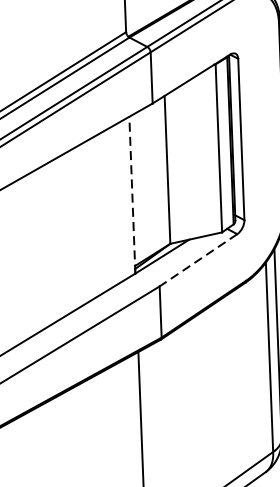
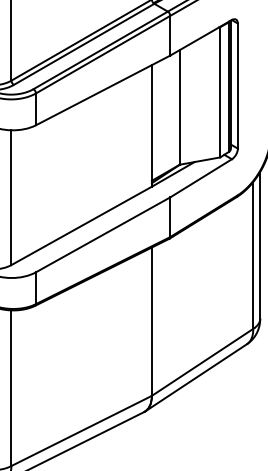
line: (131, 194) -> (151, 125), dashed -> solid
line: (197, 260) -> (200, 178), dashed -> solid

